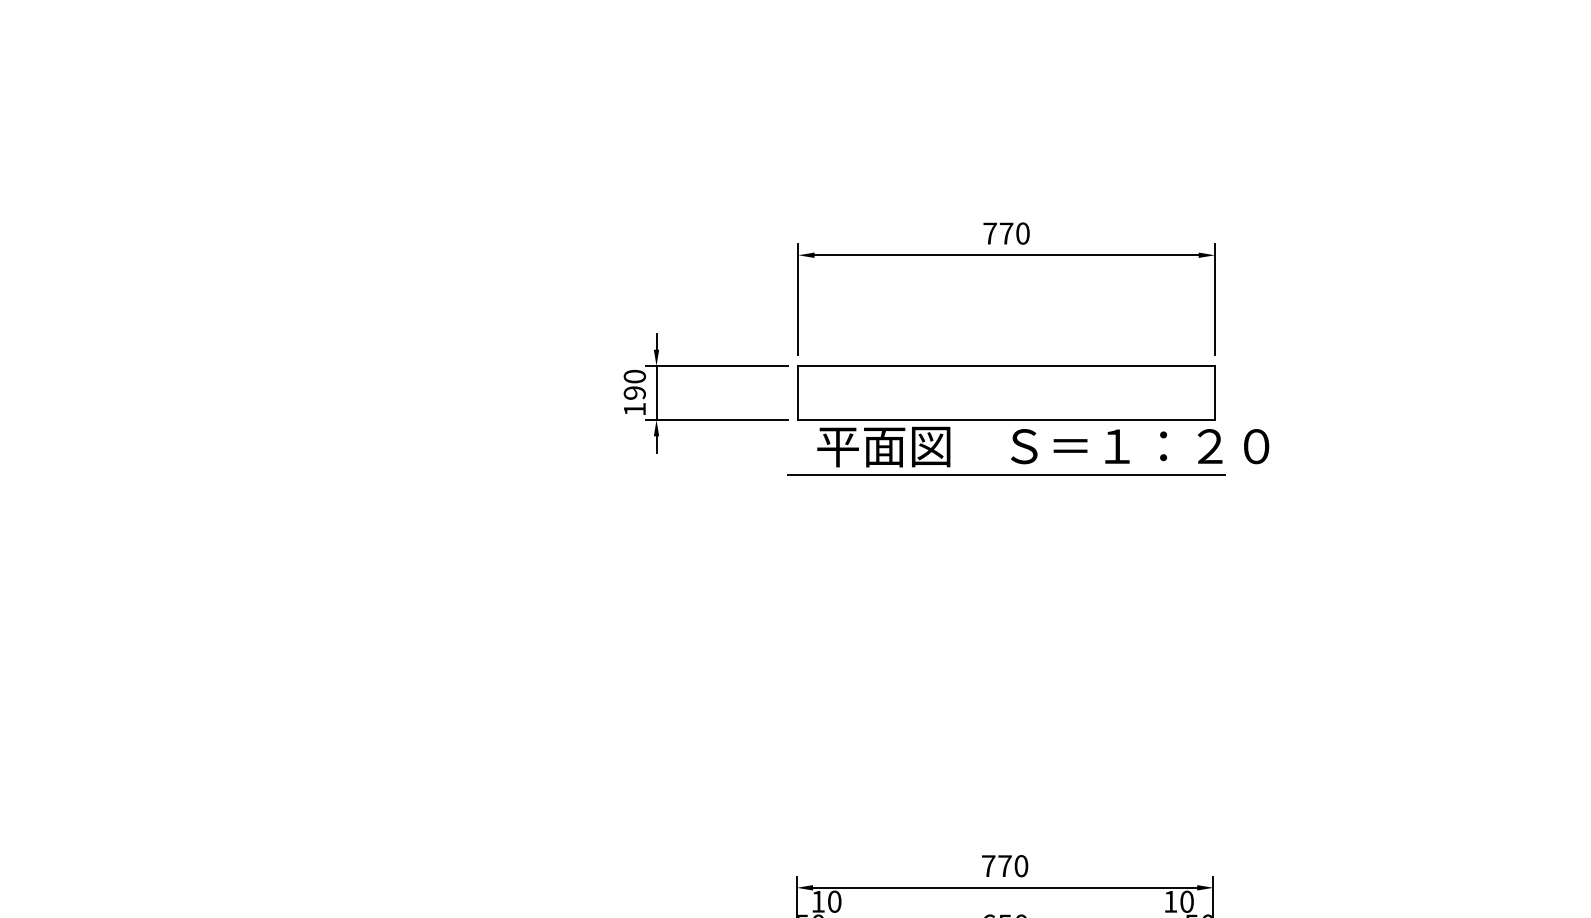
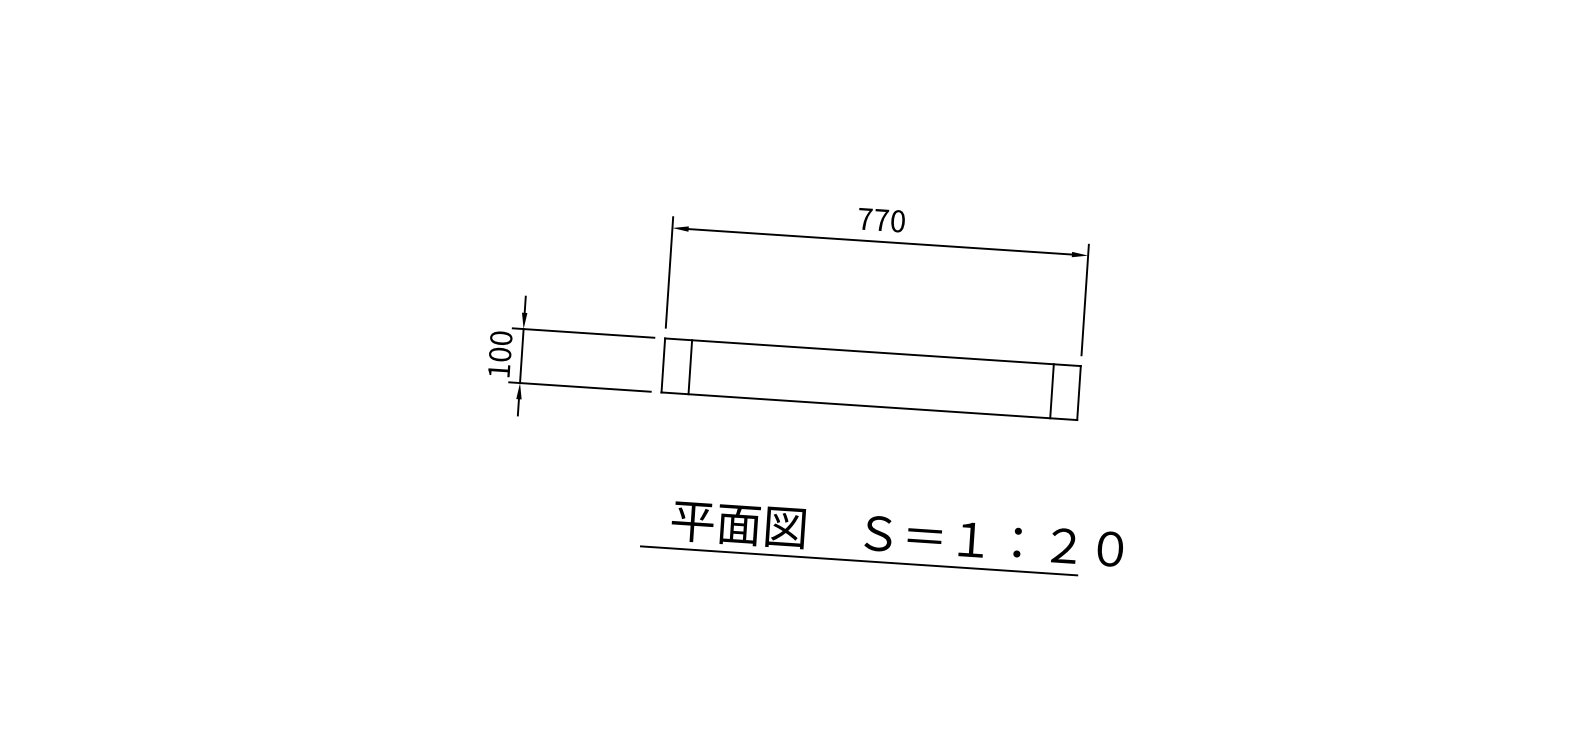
text: (634, 392) -> (499, 354), 190 -> 100
line: (825, 392) -> (690, 366), added
line: (1187, 392) -> (1051, 390), added
part: (1028, 450) -> (882, 537), moved

